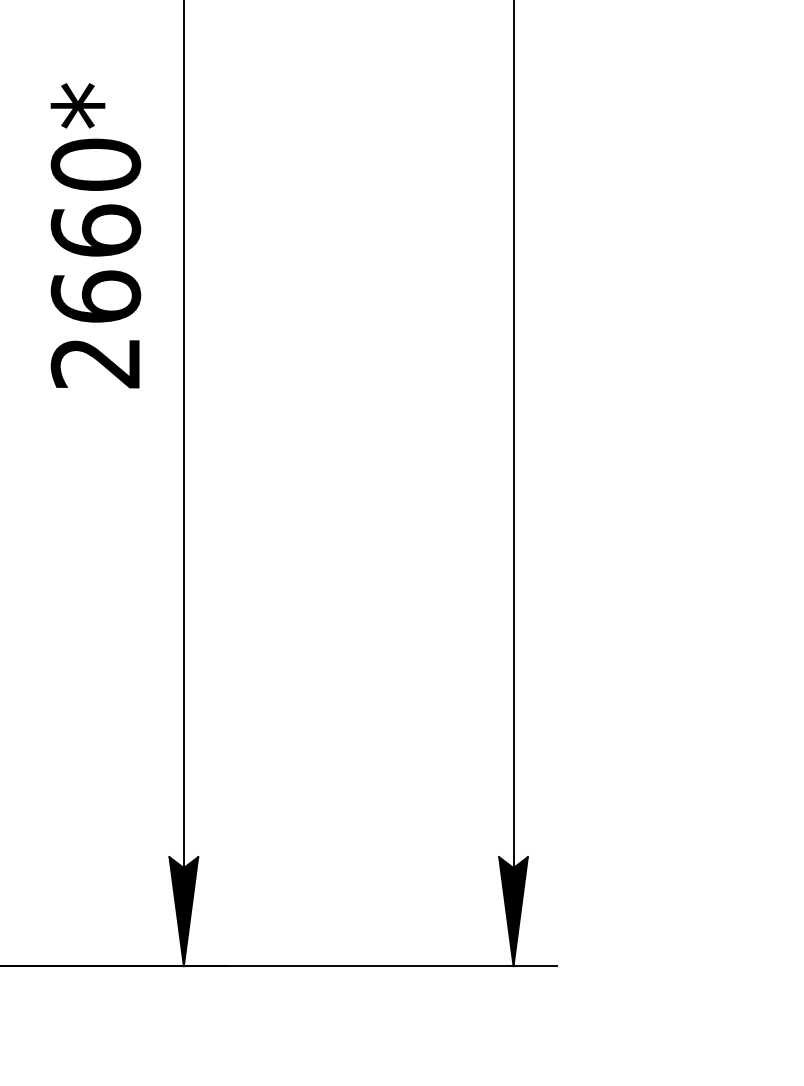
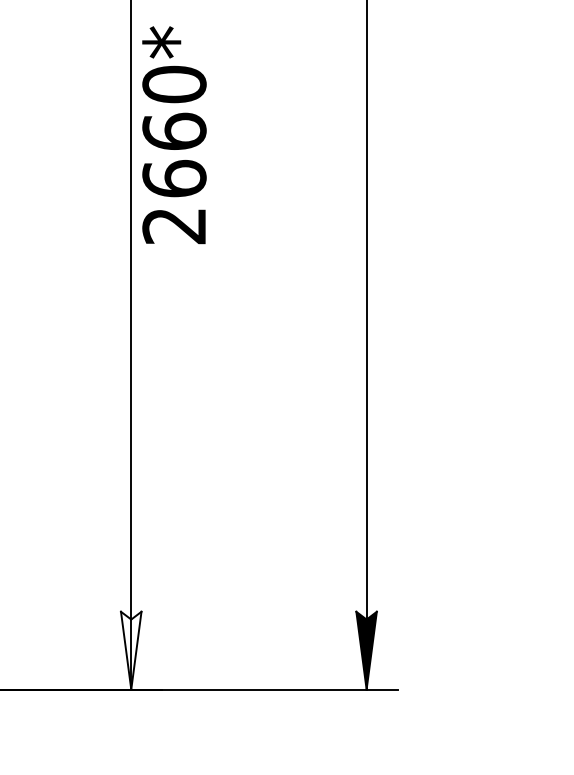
text: (95, 236) -> (174, 135), moved
fill: (184, 911) -> (131, 650), removed

